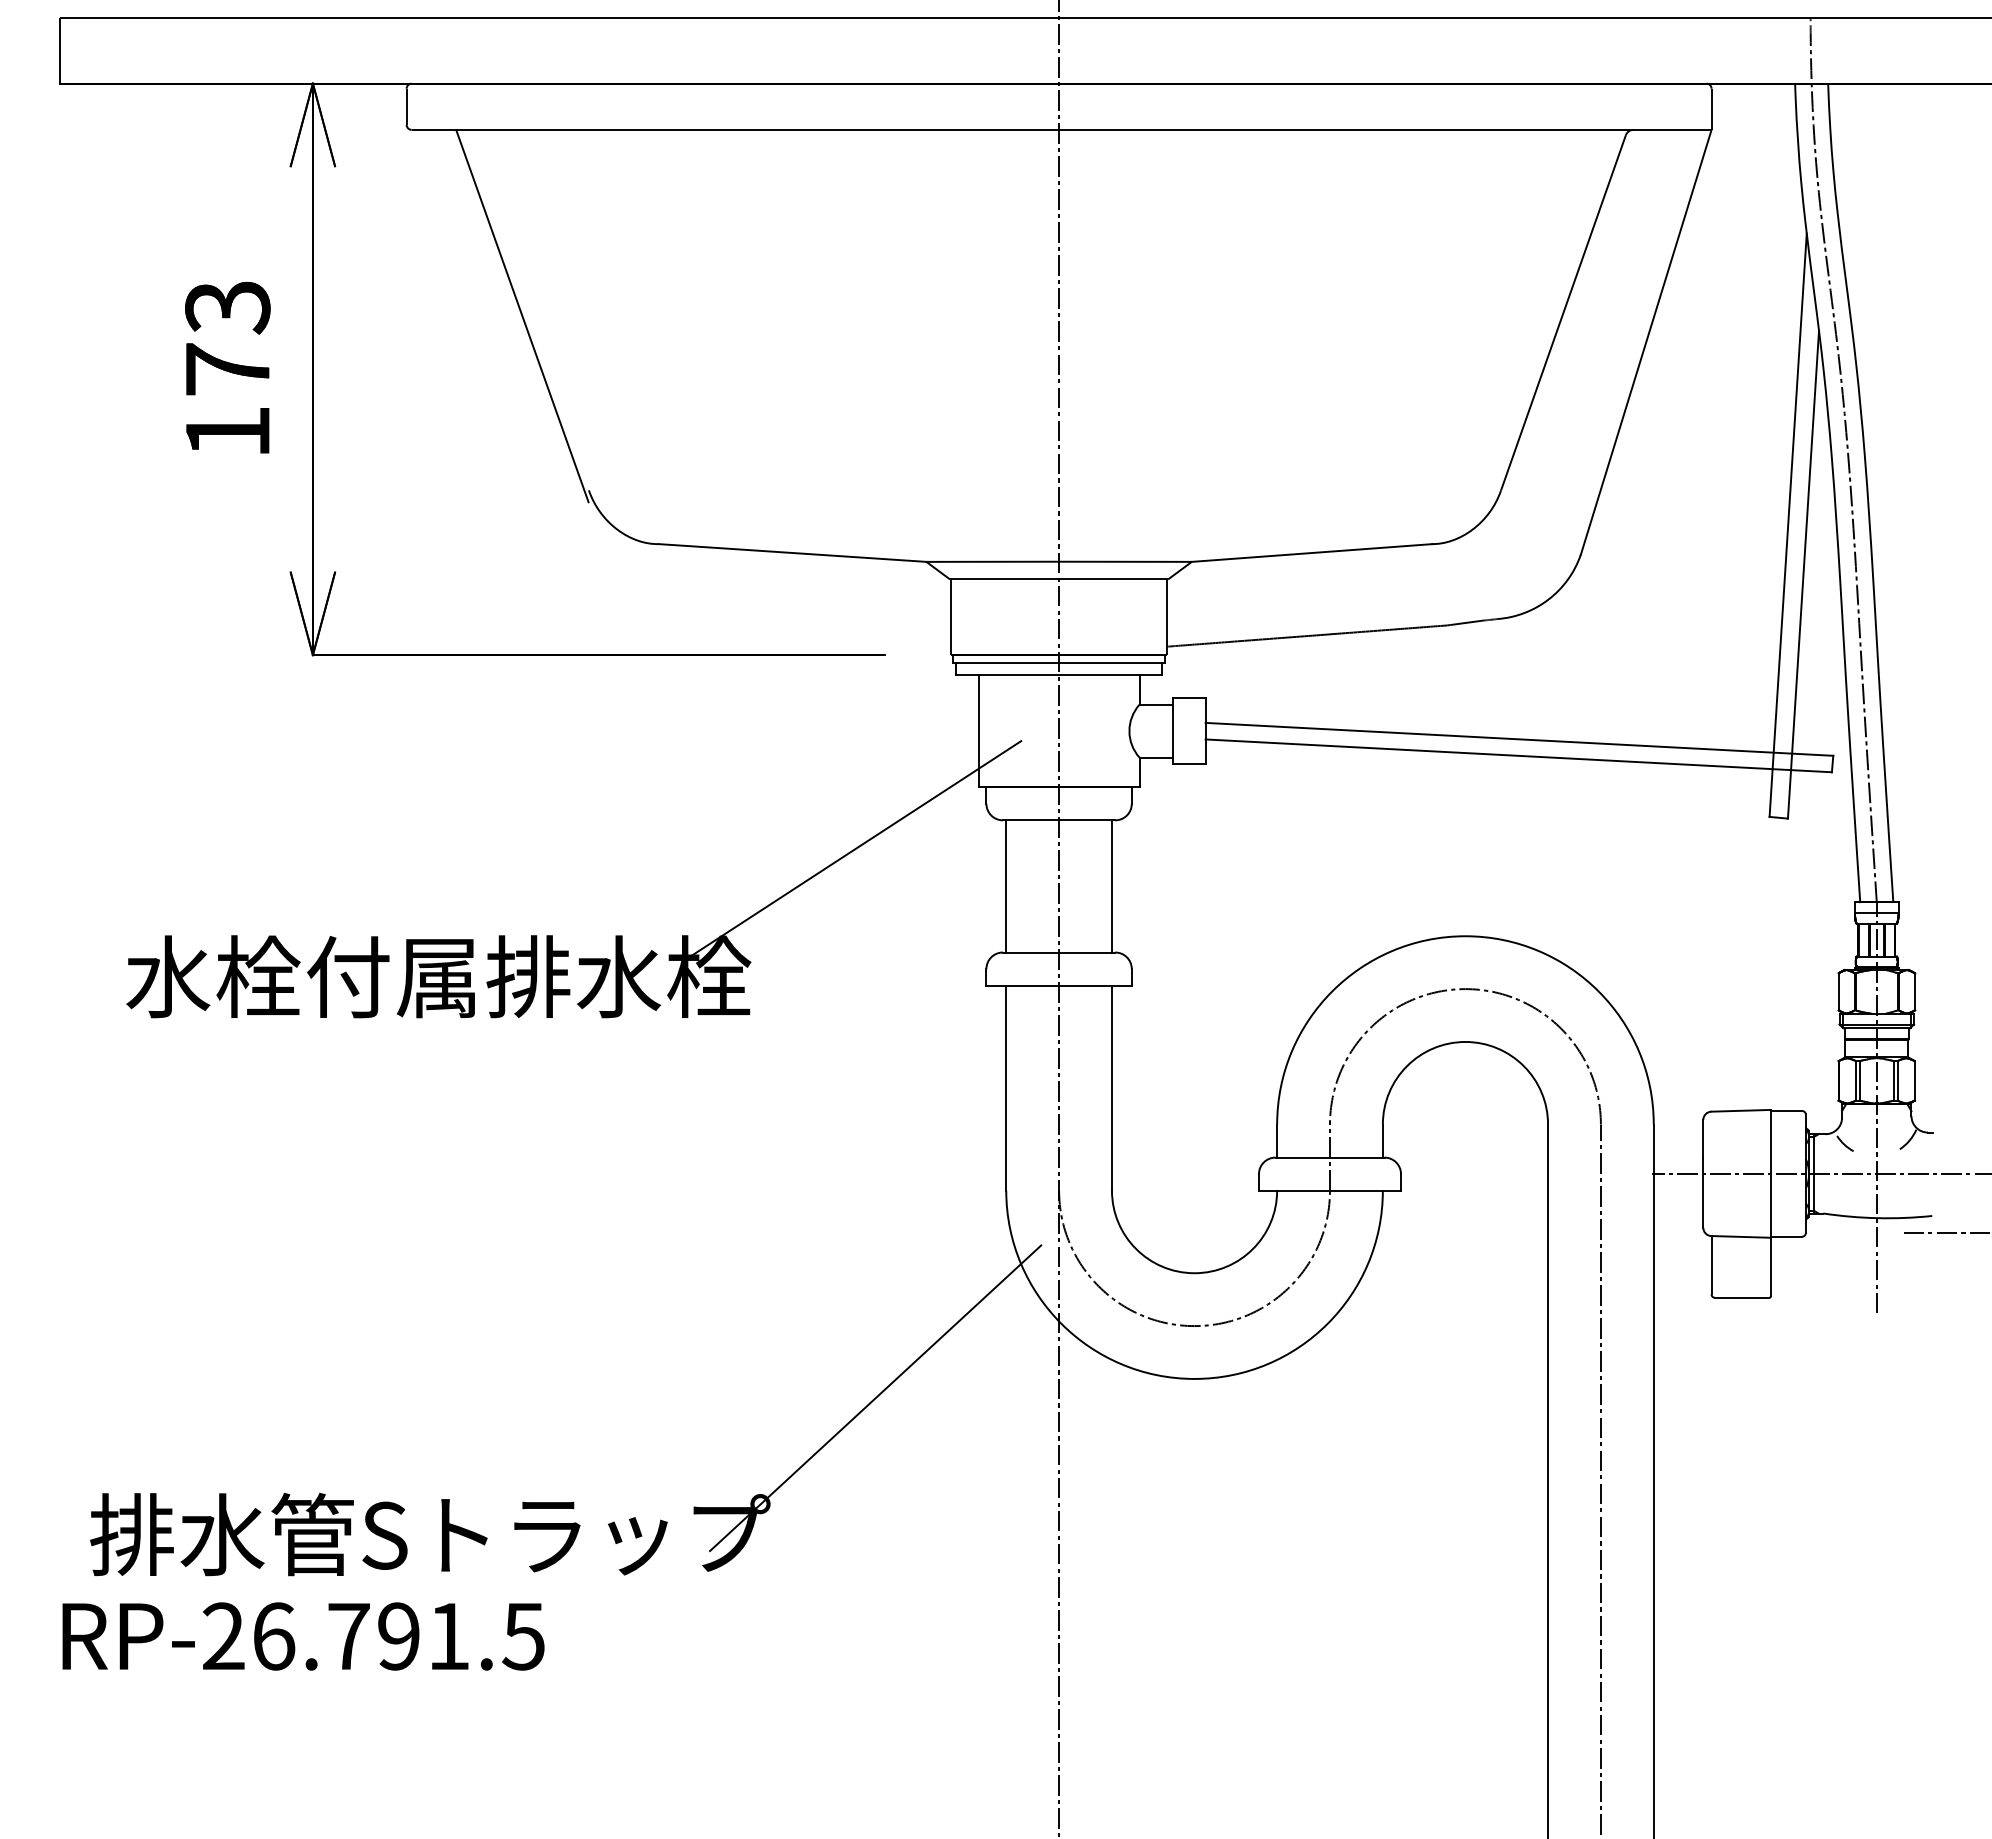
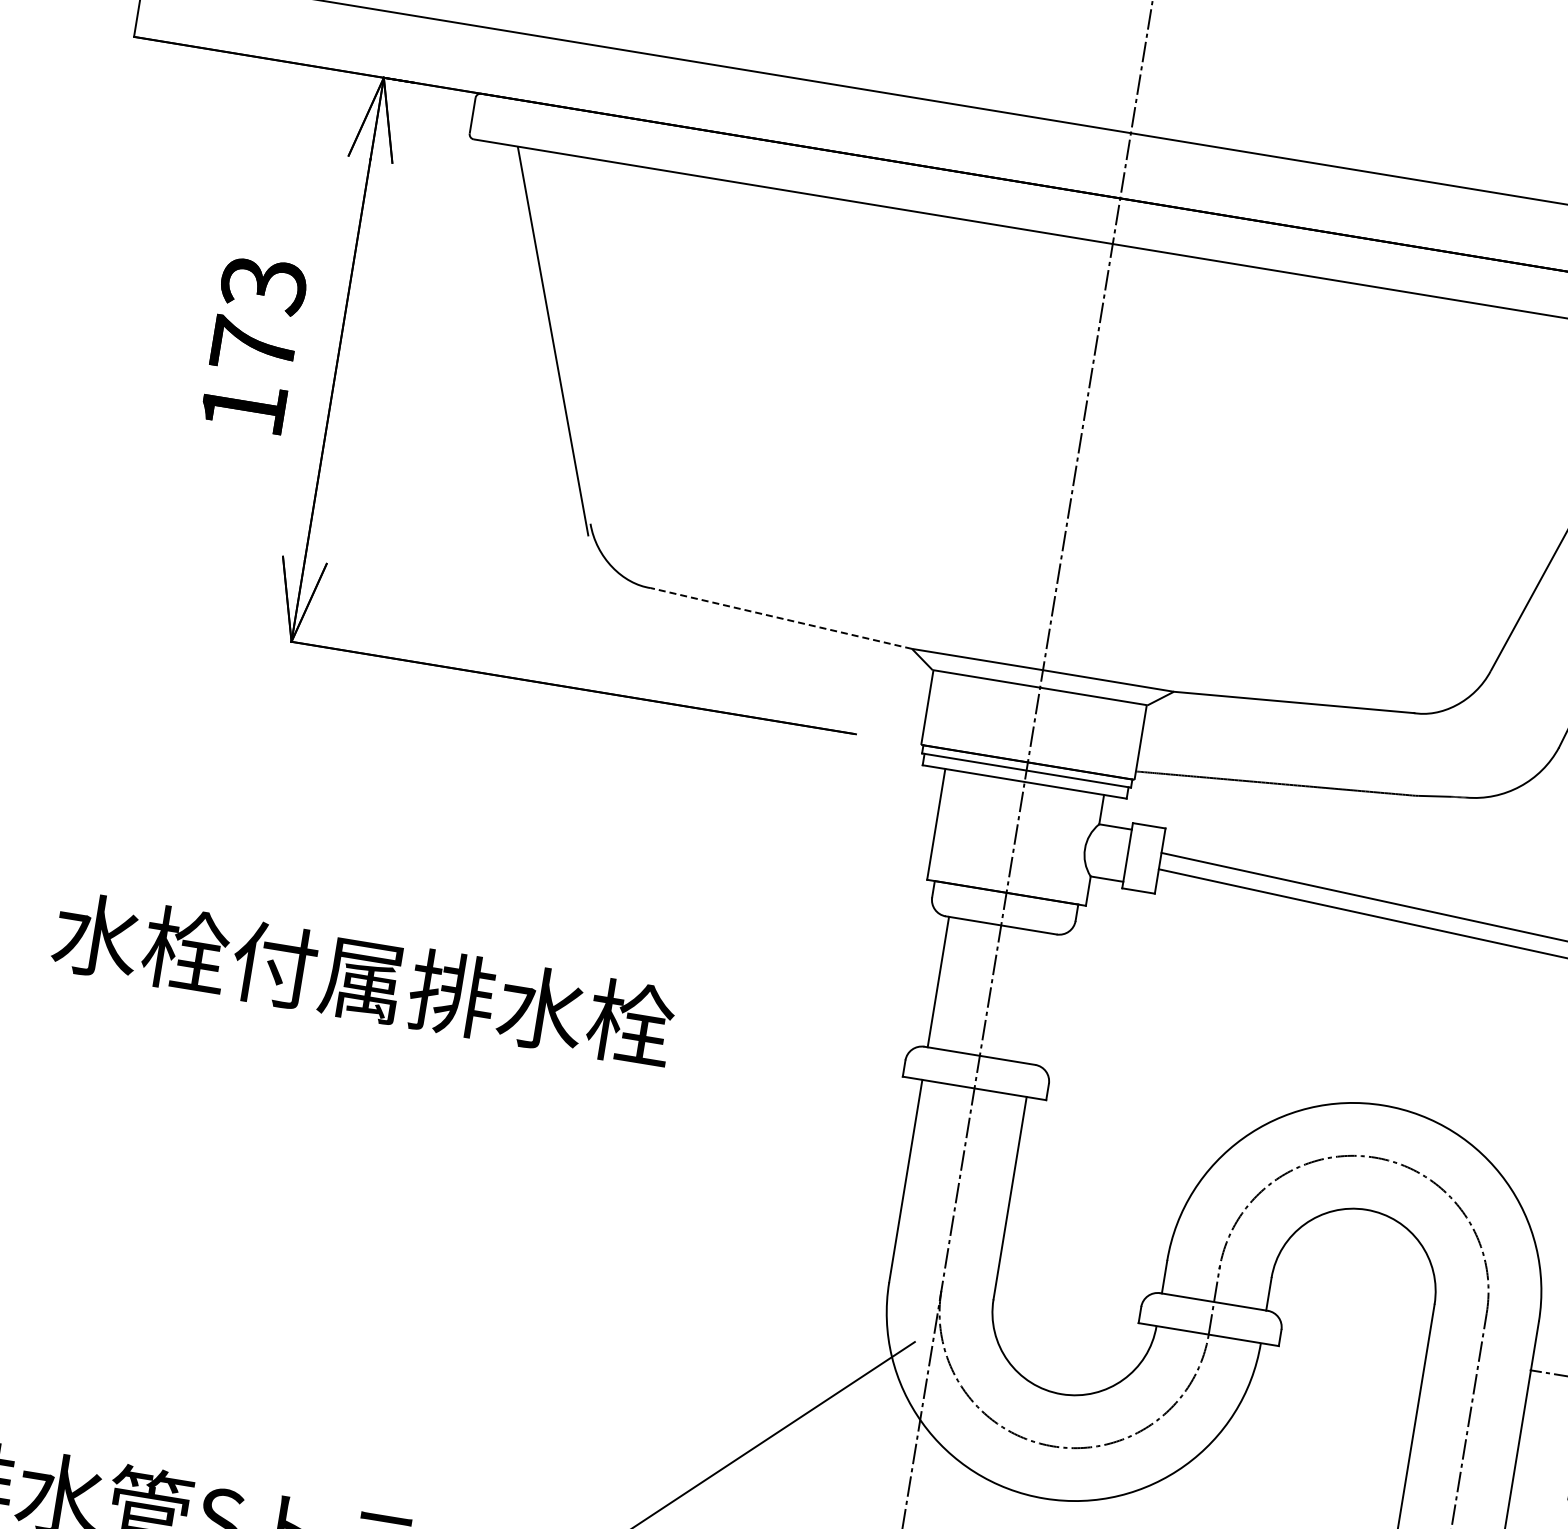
line: (792, 552) -> (781, 617), solid -> dashed
line: (853, 850) -> (793, 921), removed
line: (1111, 886) -> (1042, 999), removed

